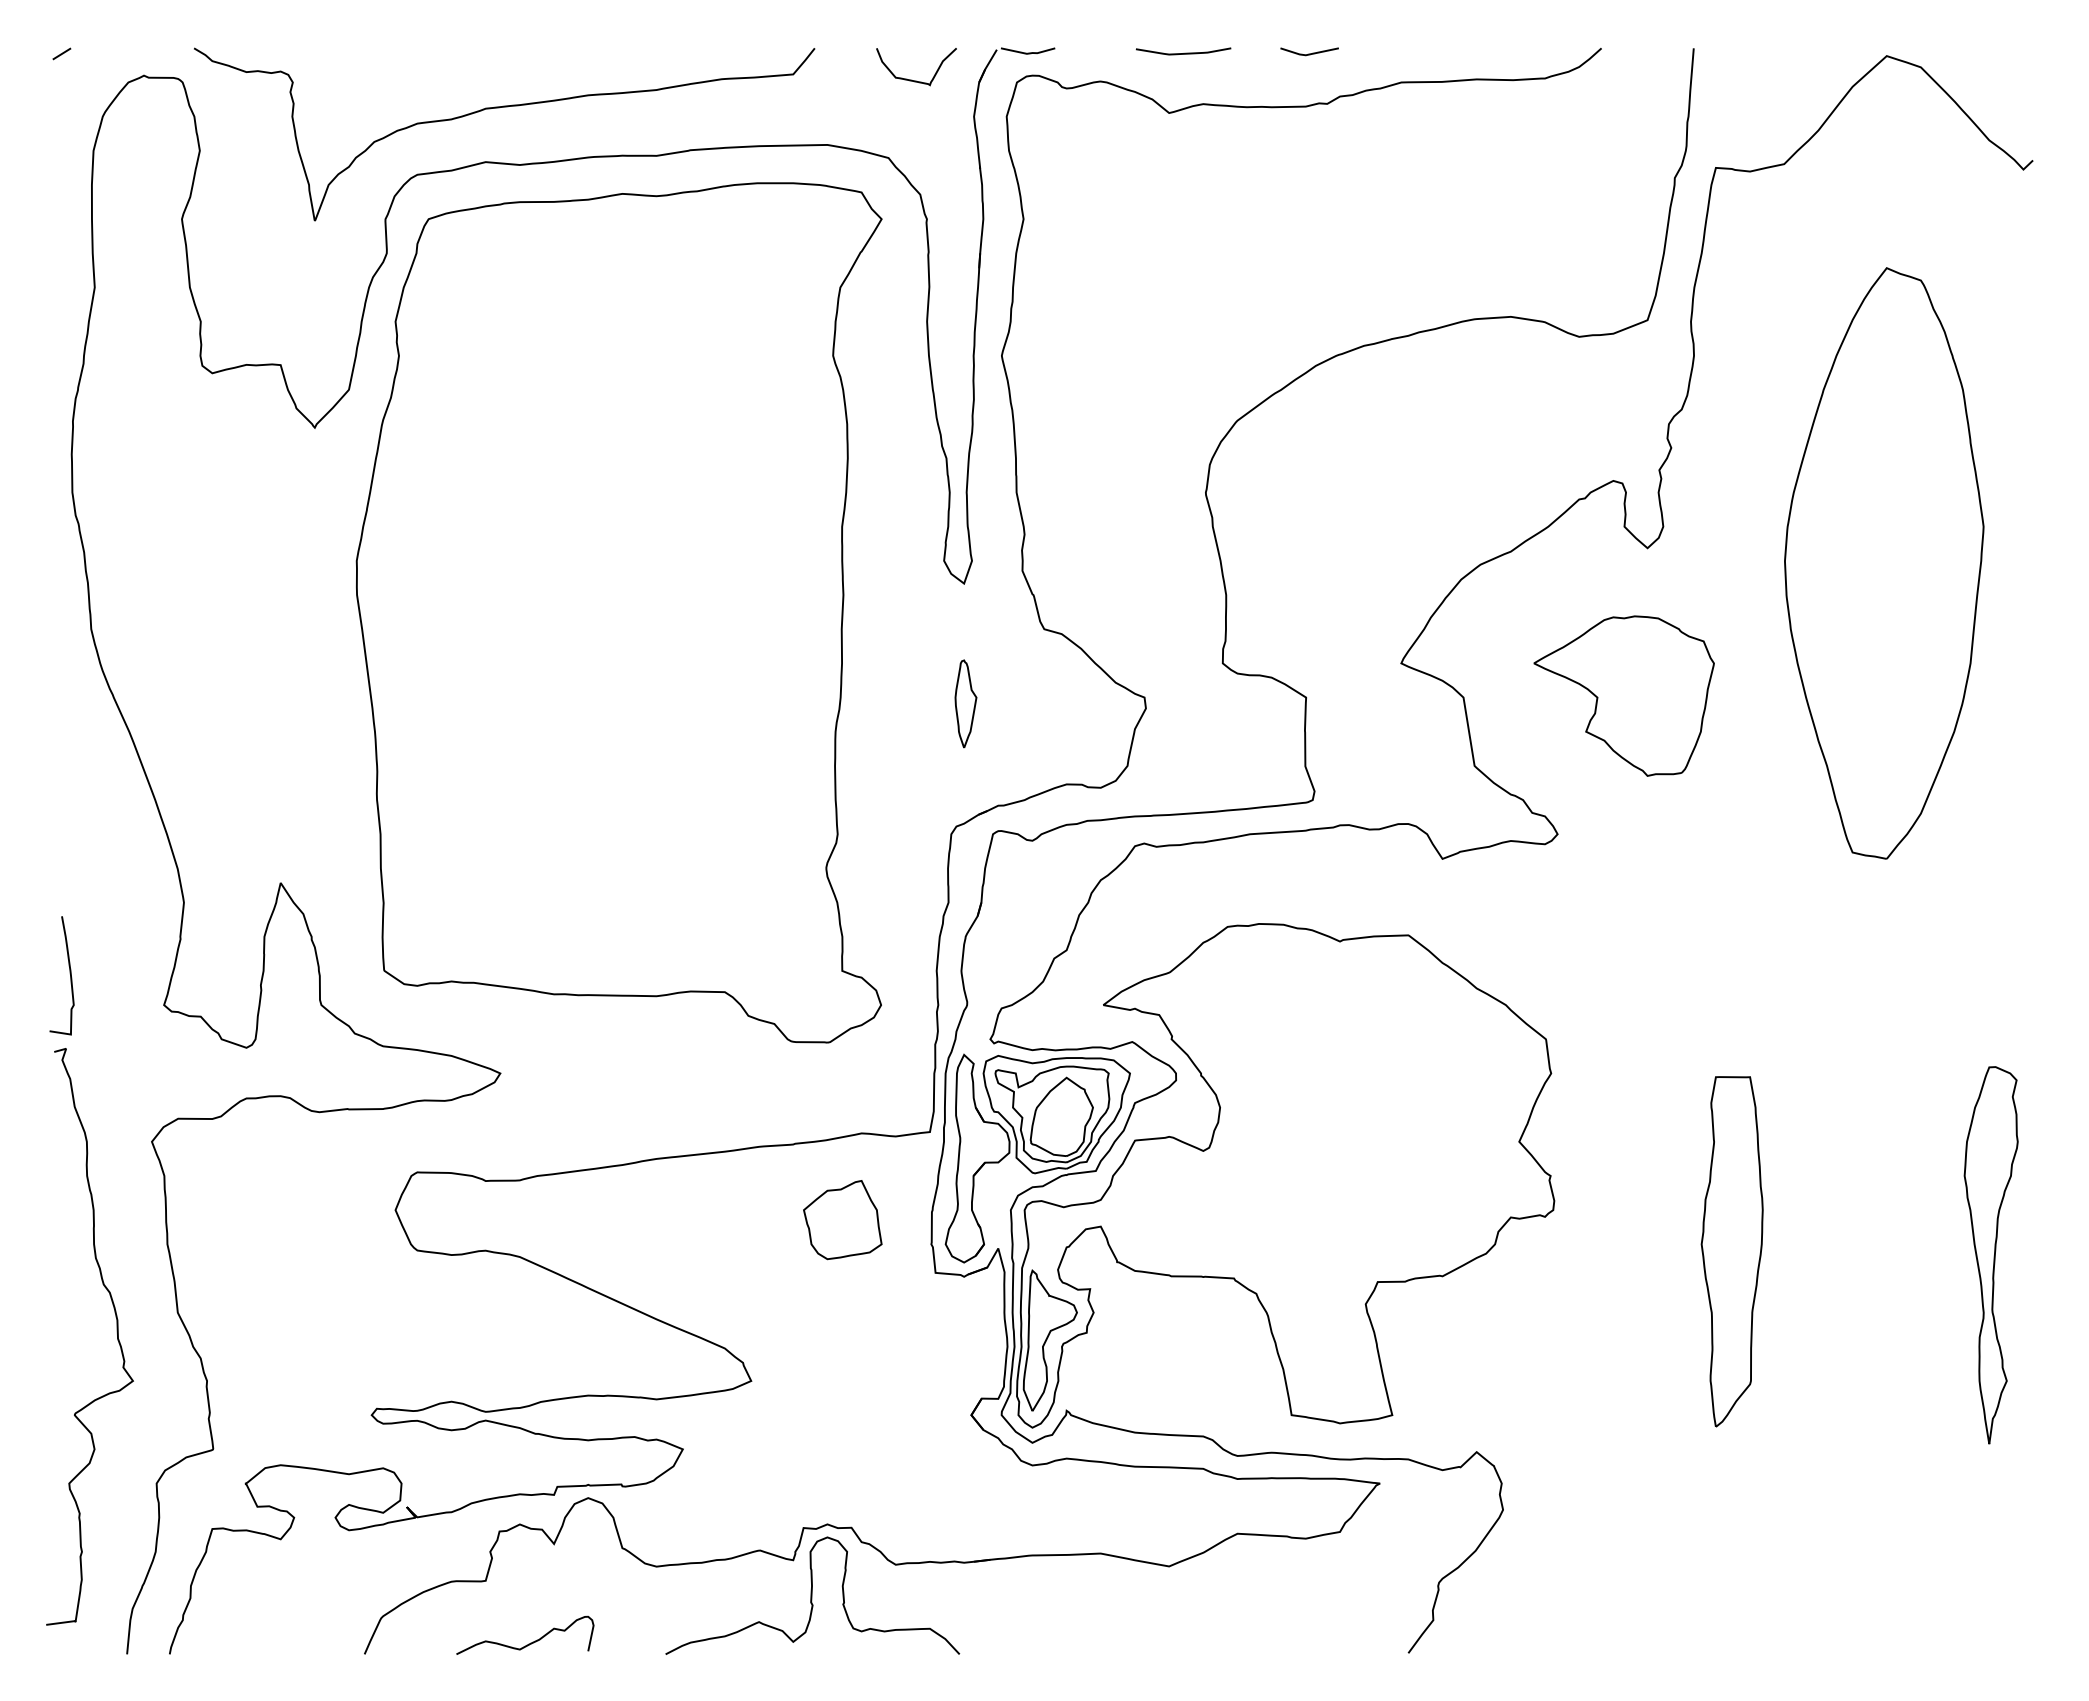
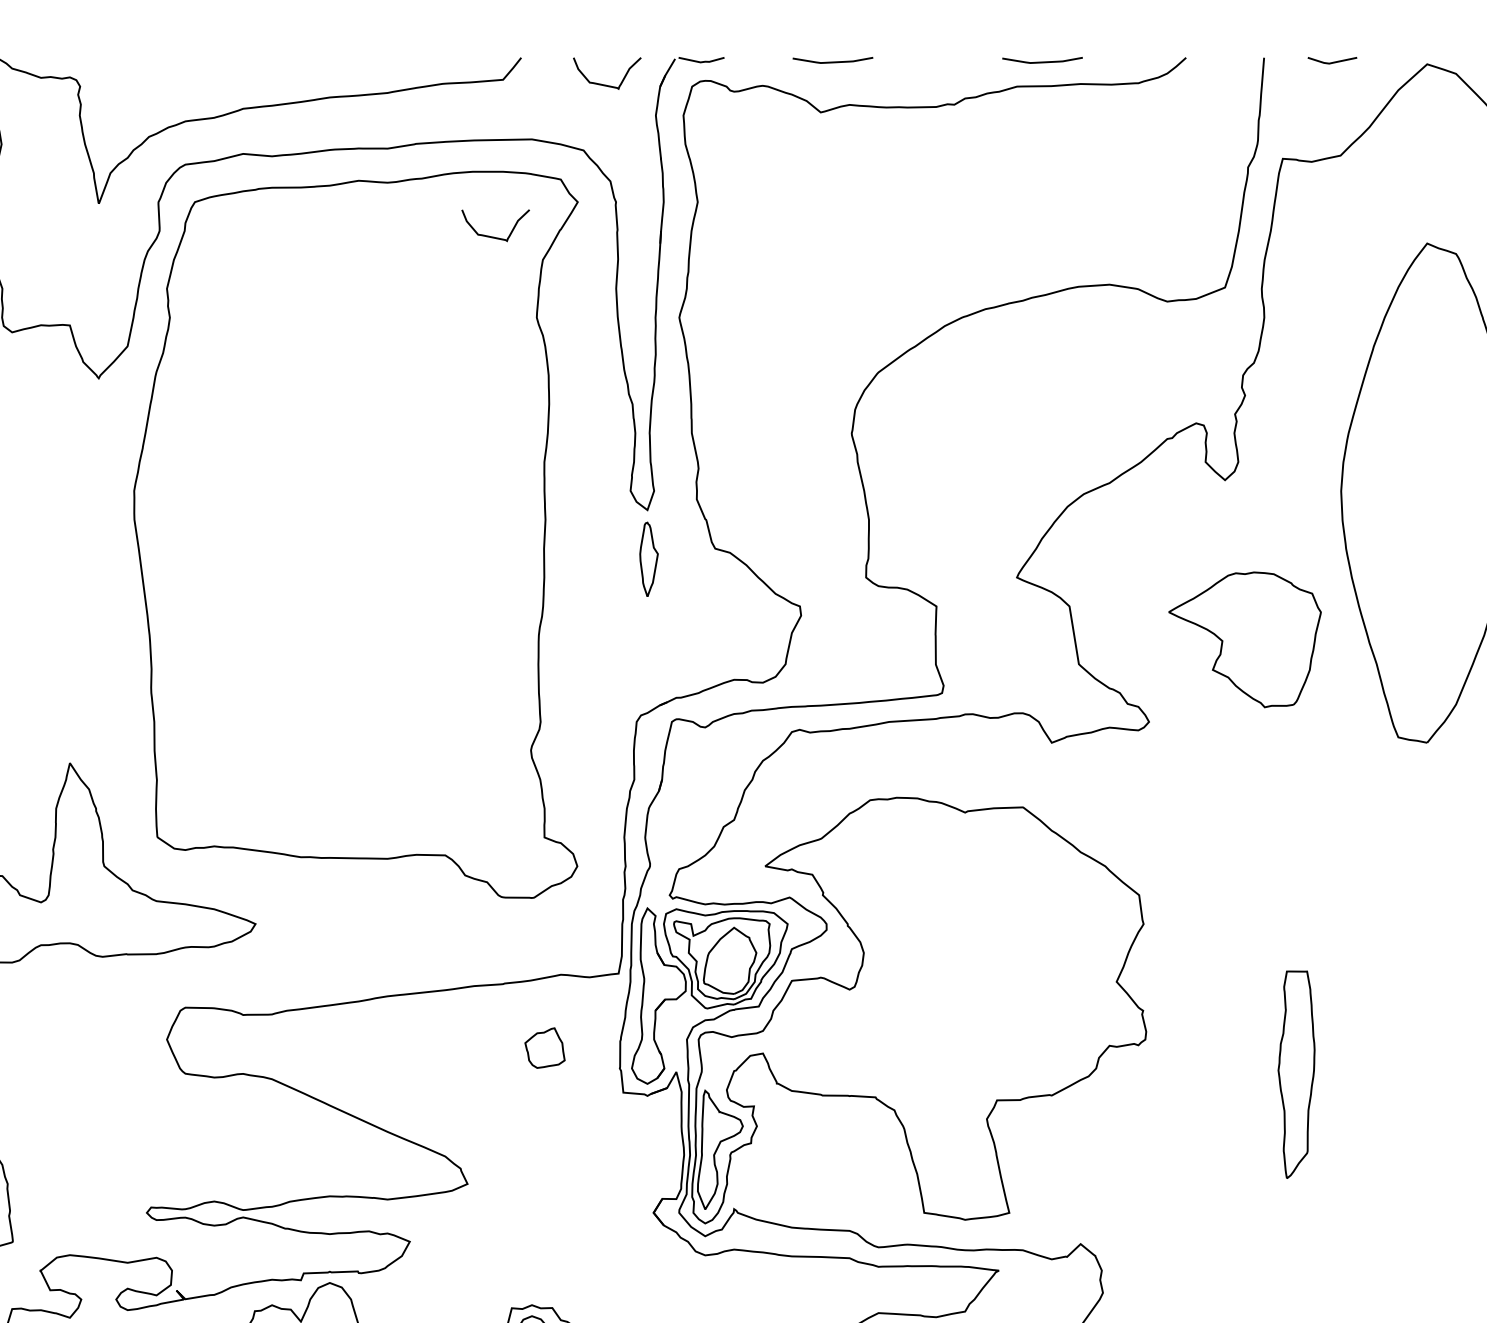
curve: (1432, 52) -> (1043, 61), added
line: (1309, 53) -> (1332, 62), moved
curve: (779, 259) -> (491, 236), added
part: (1623, 695) -> (1244, 639), moved
part: (965, 703) -> (648, 559), moved
part: (842, 1220) -> (544, 1048), size x0.6
part: (1731, 1251) -> (1296, 1074), size x0.7

